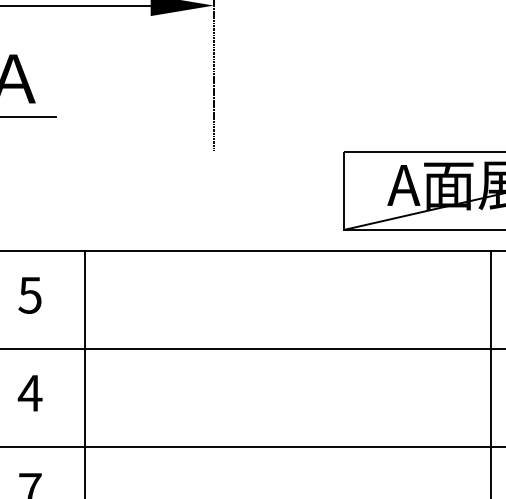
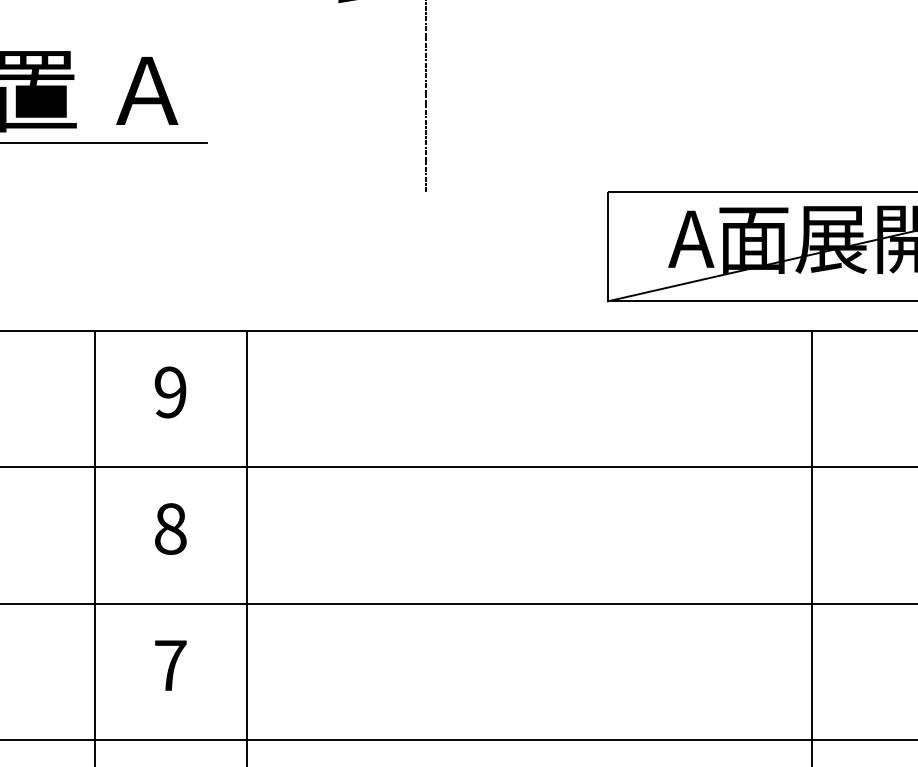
text: (30, 295) -> (170, 392), 5 -> 9
text: (30, 392) -> (170, 528), 4 -> 8

